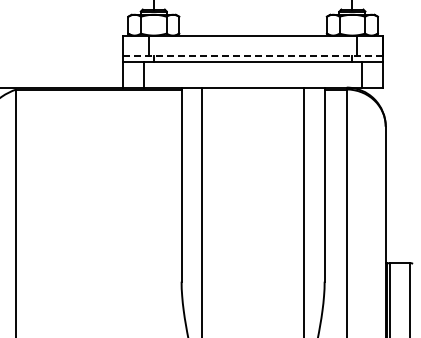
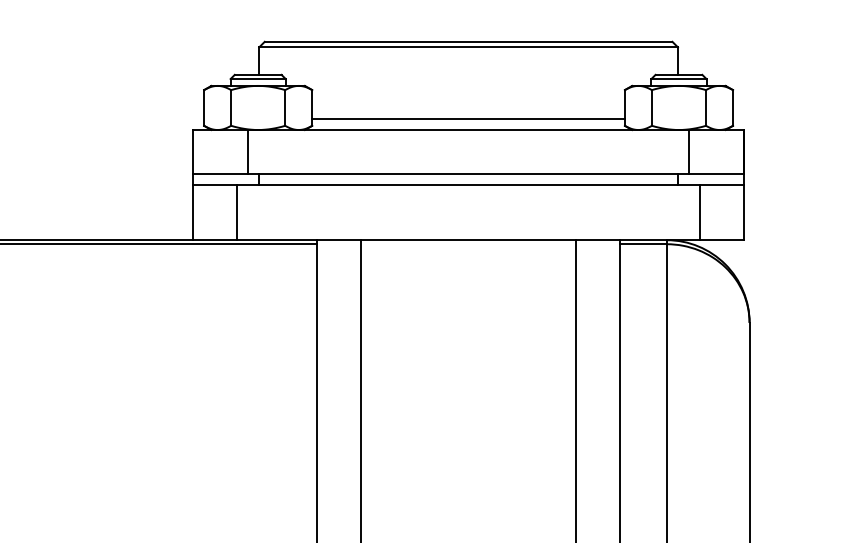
line: (252, 30) -> (467, 119), added
line: (252, 56) -> (467, 174), dashed -> solid

